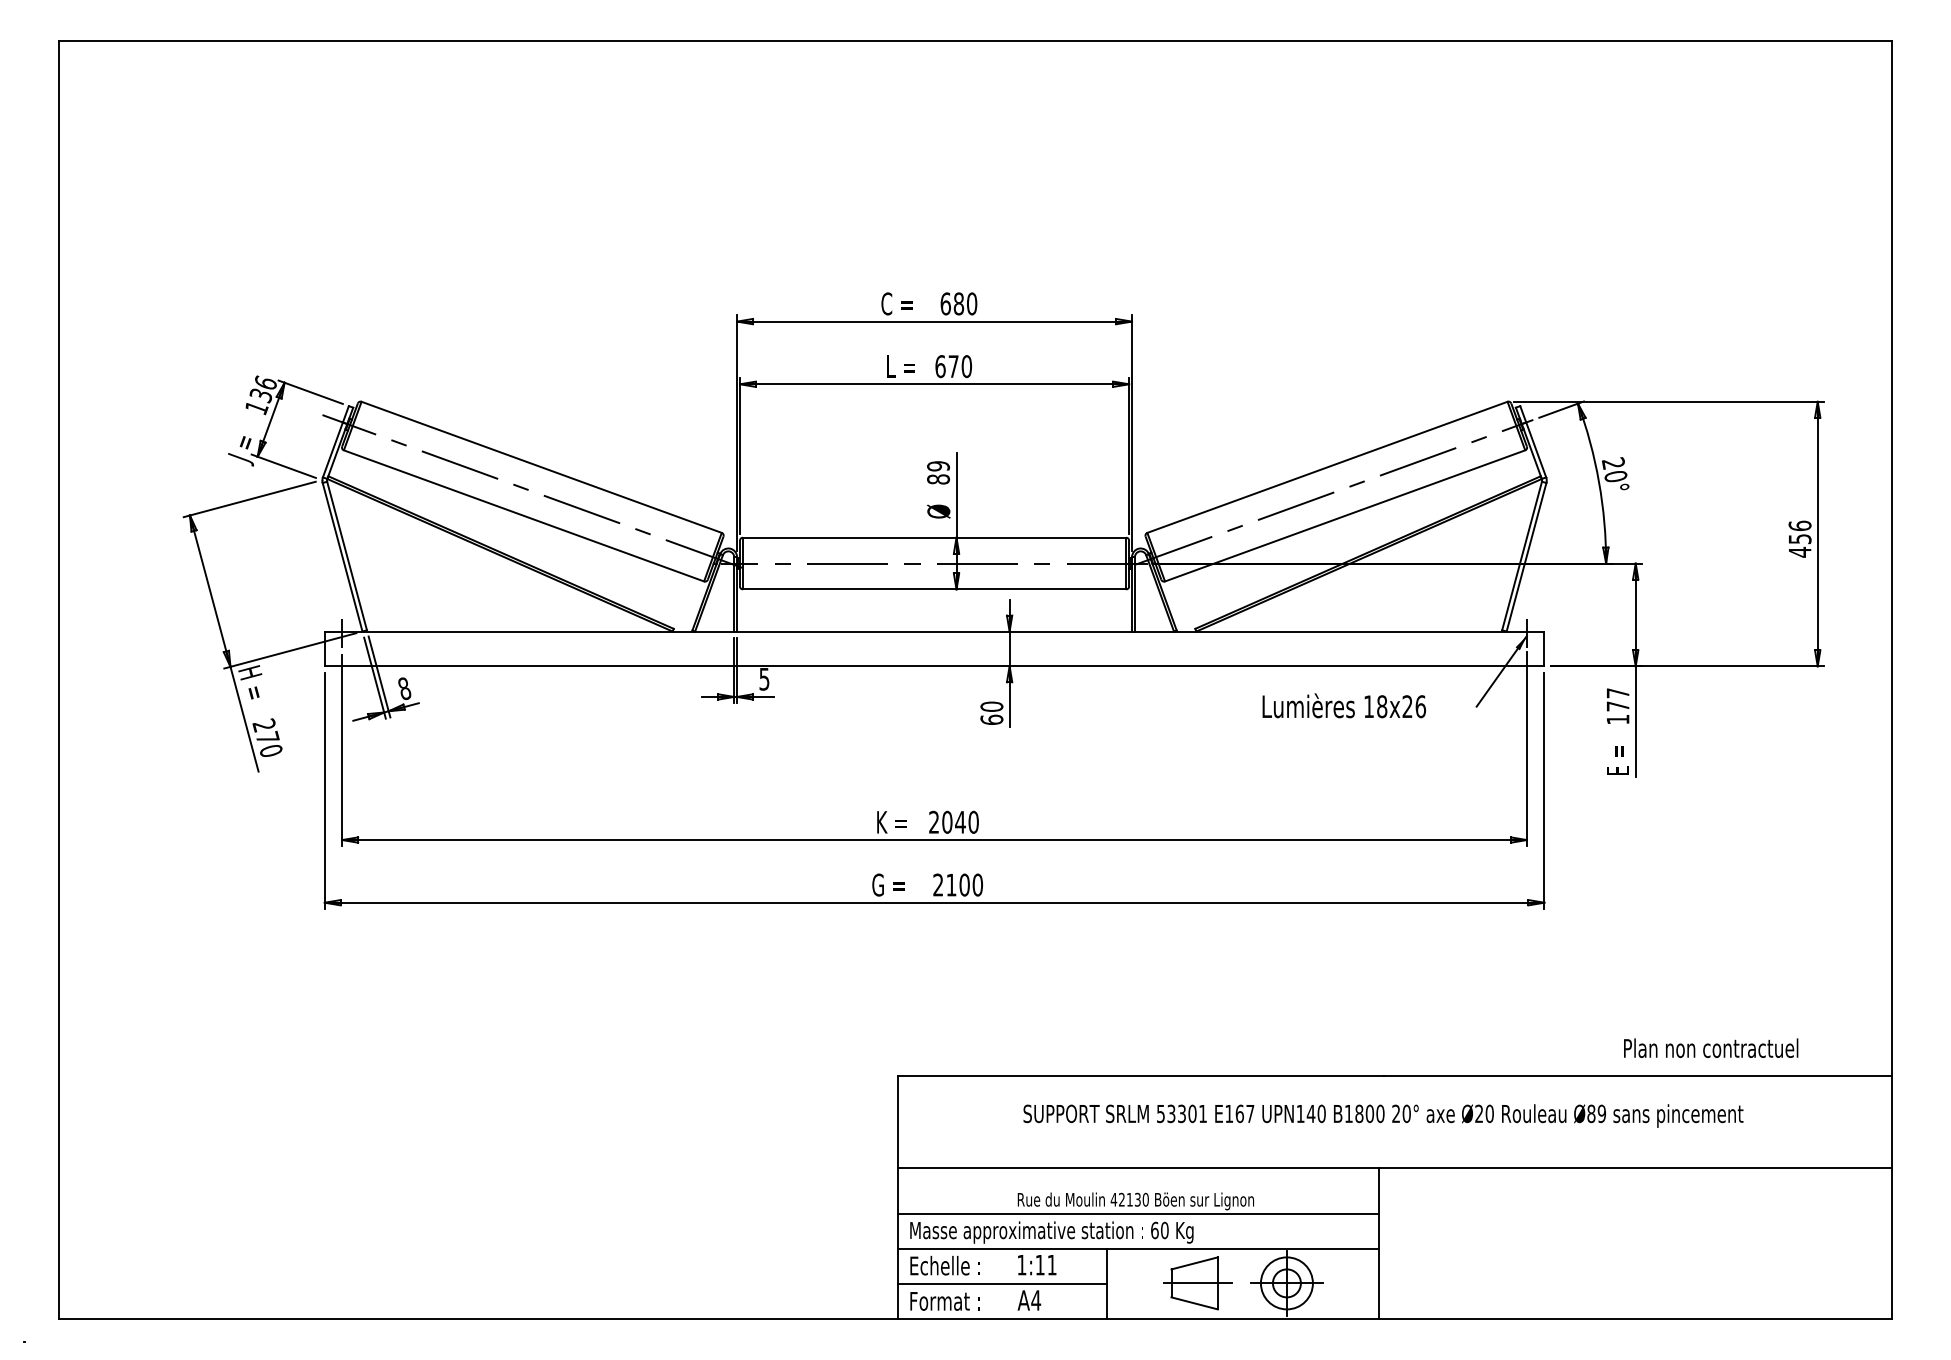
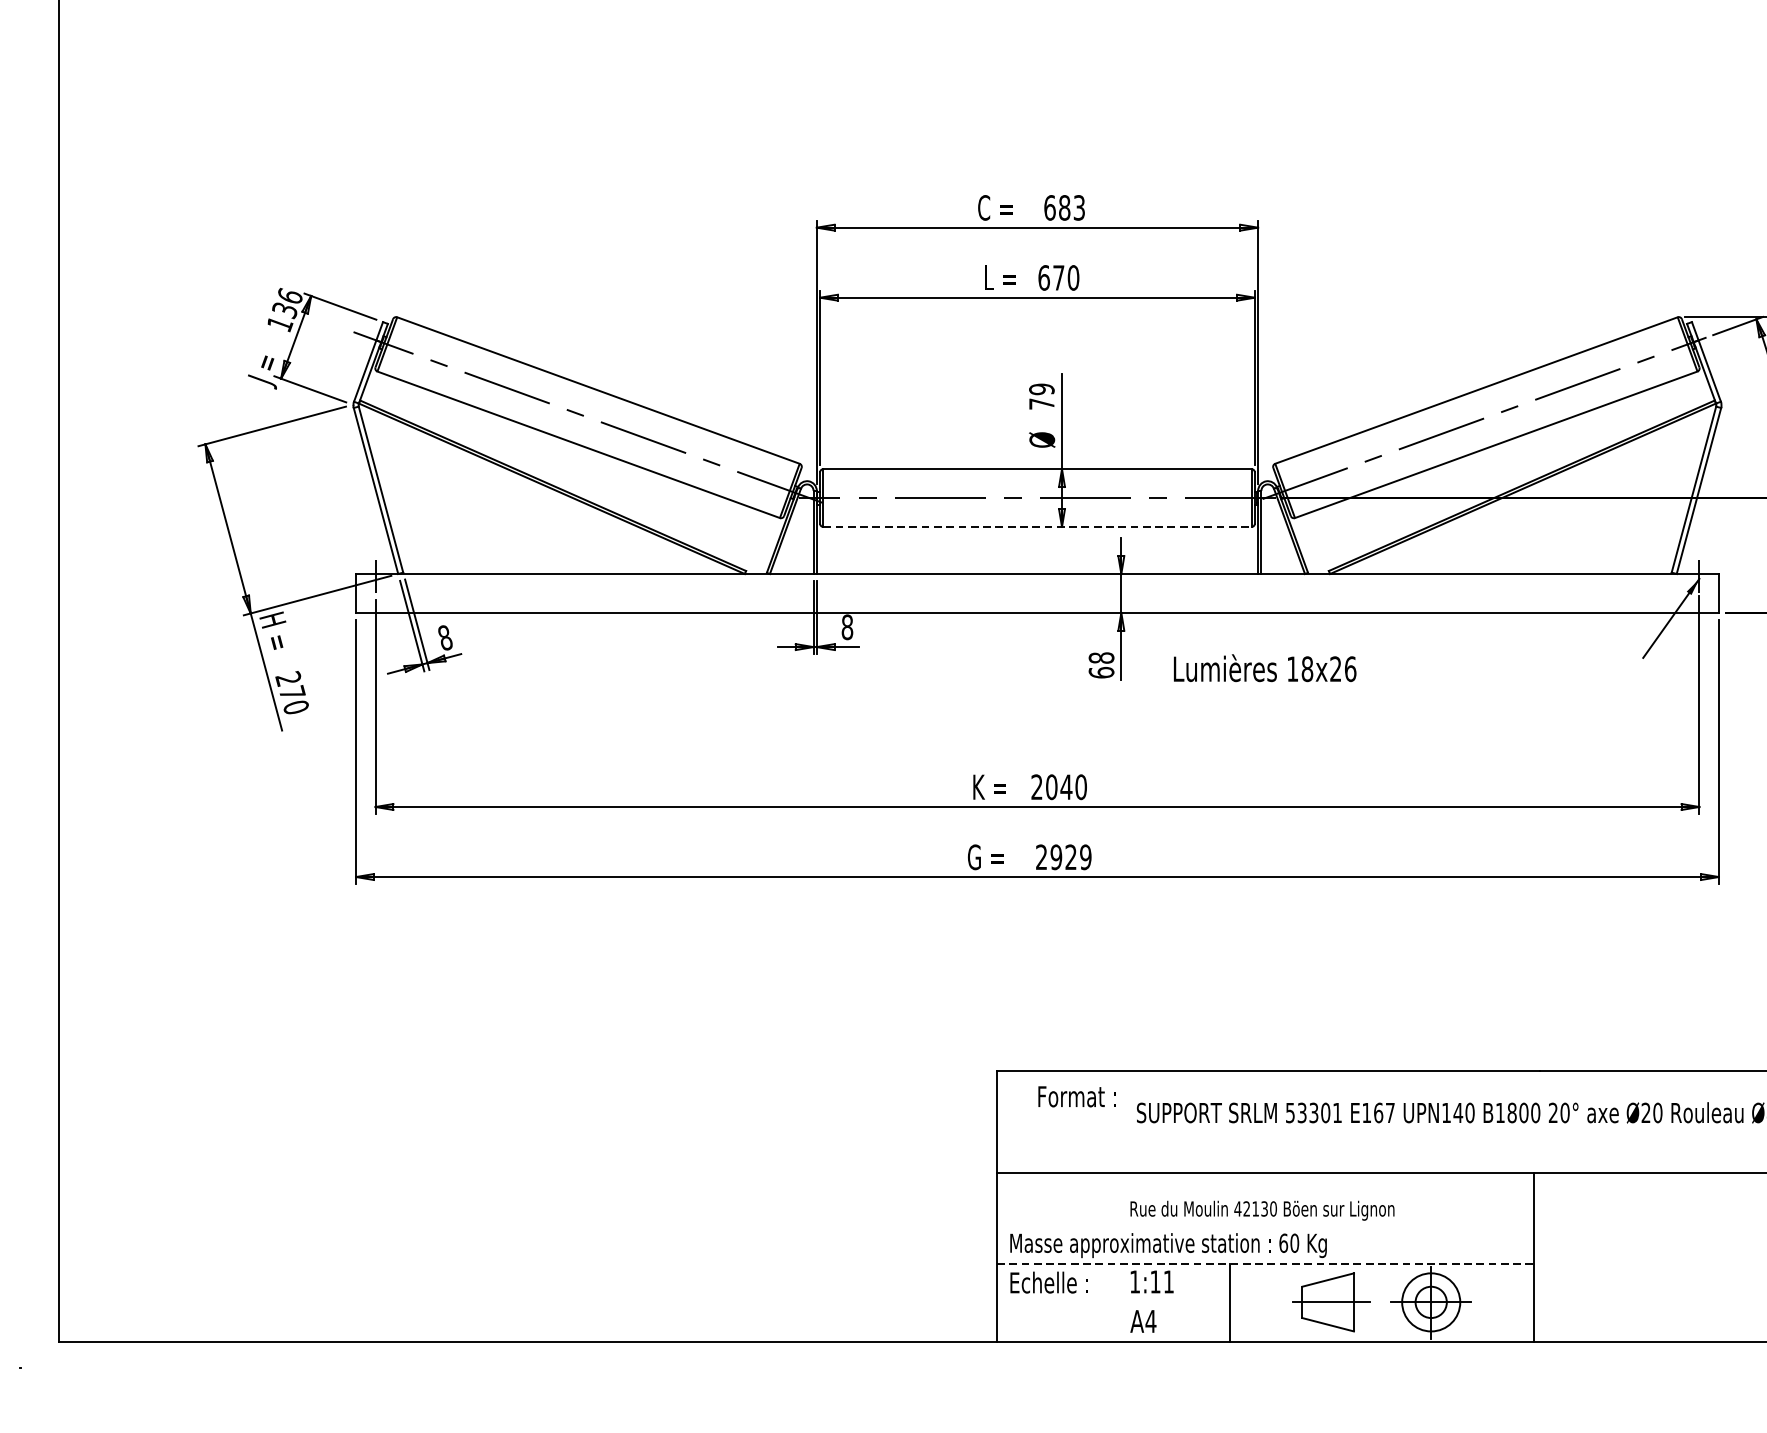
text: (972, 303) -> (1079, 207), 680 -> 683
text: (938, 479) -> (1041, 404), 89 -> 79
line: (934, 589) -> (1037, 527), solid -> dashed
text: (764, 678) -> (847, 626), 5 -> 8
text: (1343, 705) -> (1264, 667), moved
text: (991, 706) -> (1101, 657), 60 -> 68
text: (964, 884) -> (1070, 856), 2100 -> 2929
line: (1138, 1213) -> (1265, 1224), removed
line: (1139, 1249) -> (1266, 1264), solid -> dashed
line: (1002, 1284) -> (1113, 1303), removed
text: (944, 1301) -> (1076, 1096), moved

